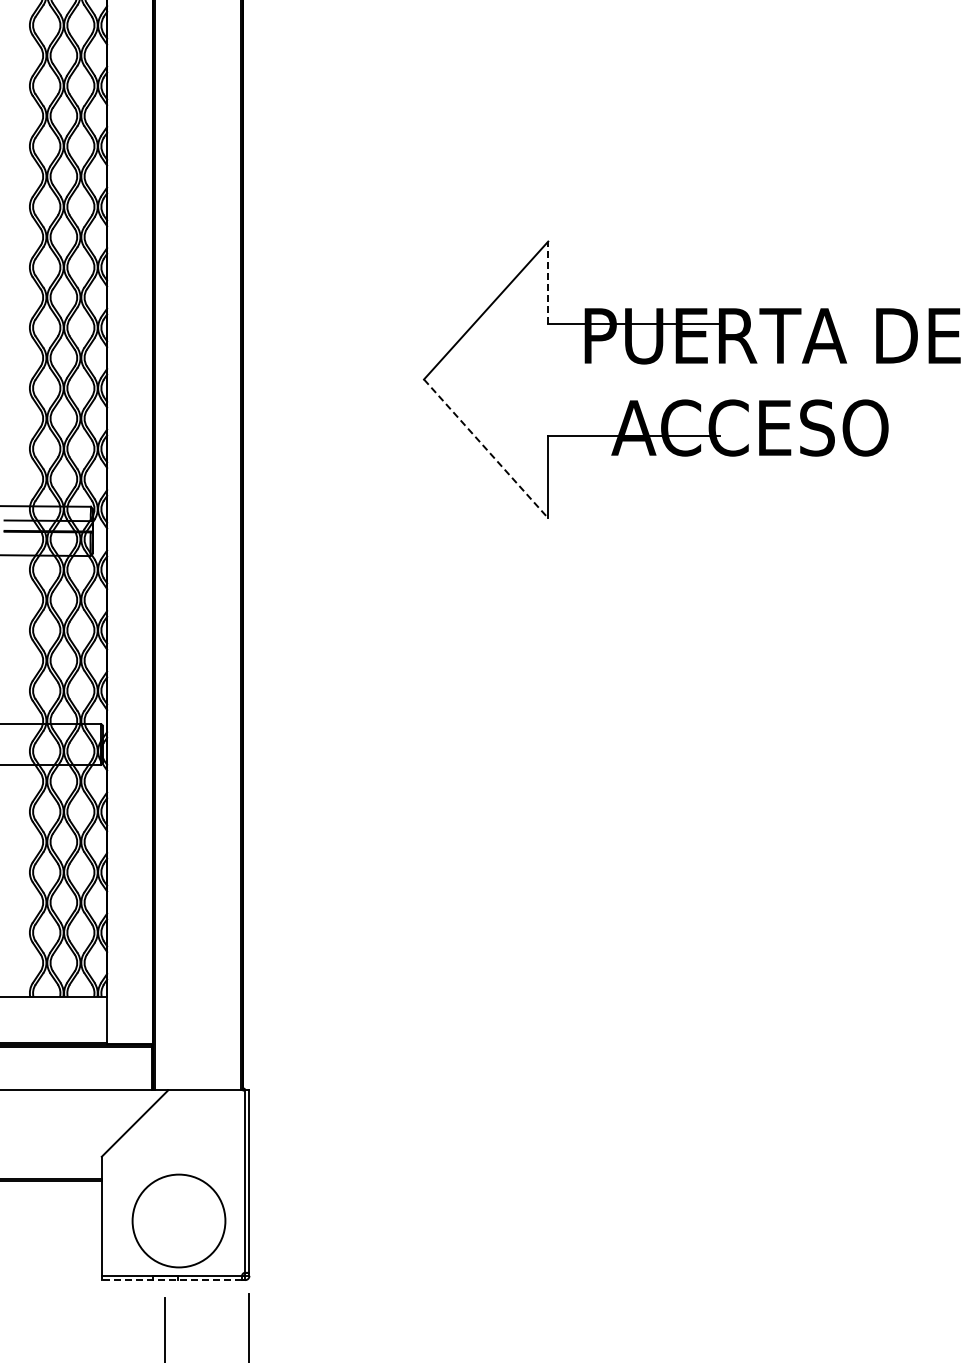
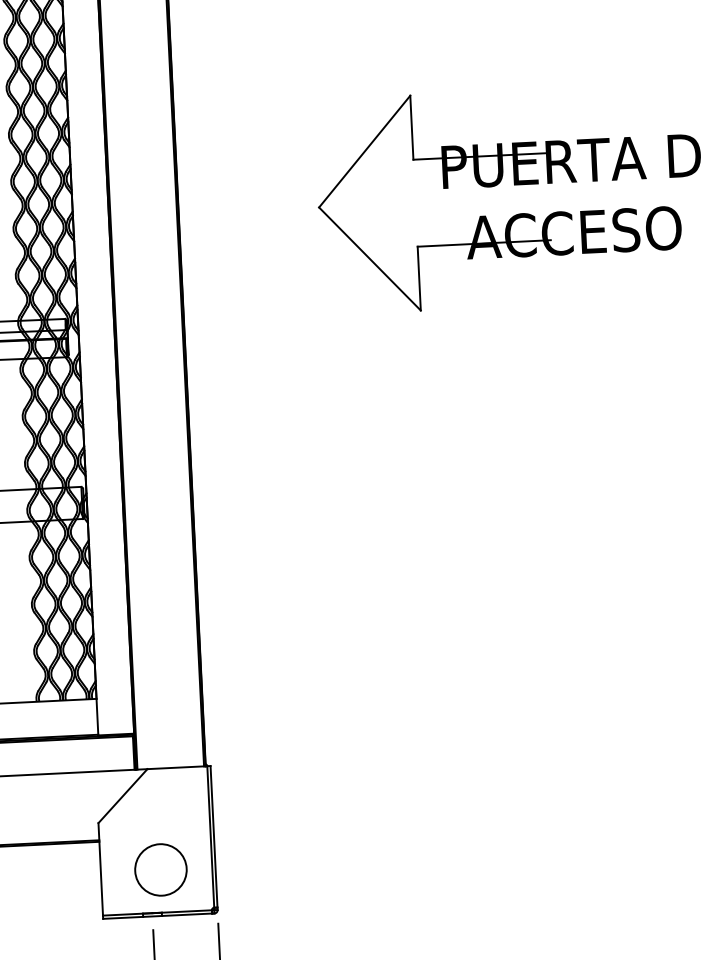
line: (548, 282) -> (412, 127), dashed -> solid
line: (486, 449) -> (370, 259), dashed -> solid
circle: (179, 1220) -> (161, 869), size x0.71
line: (171, 1280) -> (157, 916), dashed -> solid

